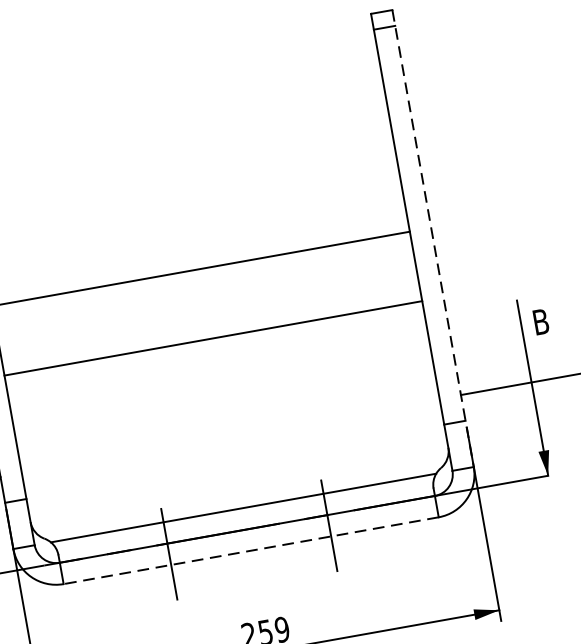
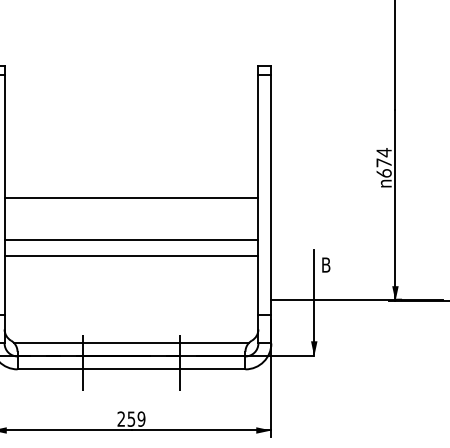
line: (433, 238) -> (271, 204), dashed -> solid
line: (217, 363) -> (131, 255), added
line: (251, 550) -> (131, 369), dashed -> solid

